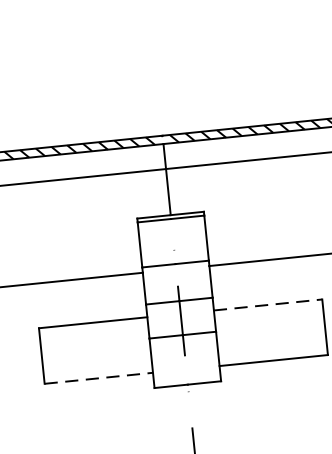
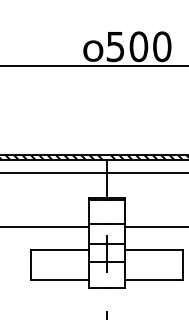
line: (267, 305) -> (153, 250), dashed -> solid
line: (99, 379) -> (60, 280), dashed -> solid

